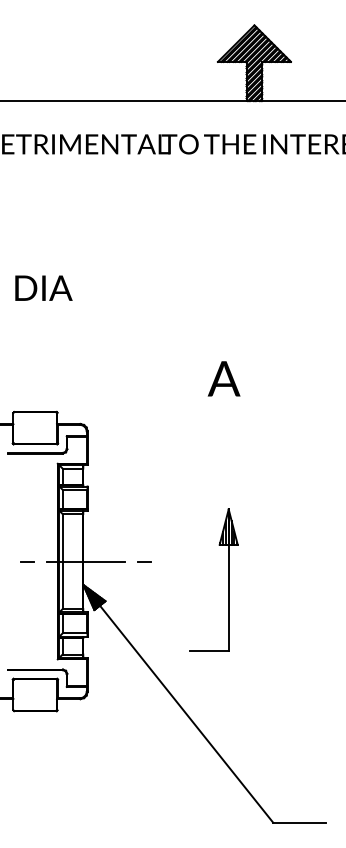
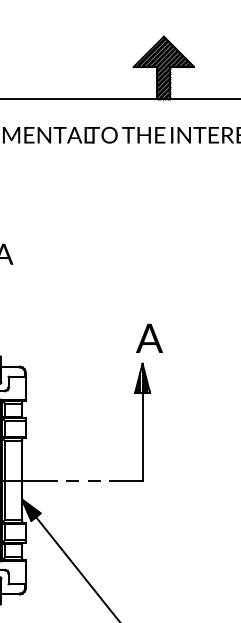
text: (223, 378) -> (149, 338), moved
line: (170, 561) -> (94, 480), added
part: (228, 579) -> (142, 421), moved

